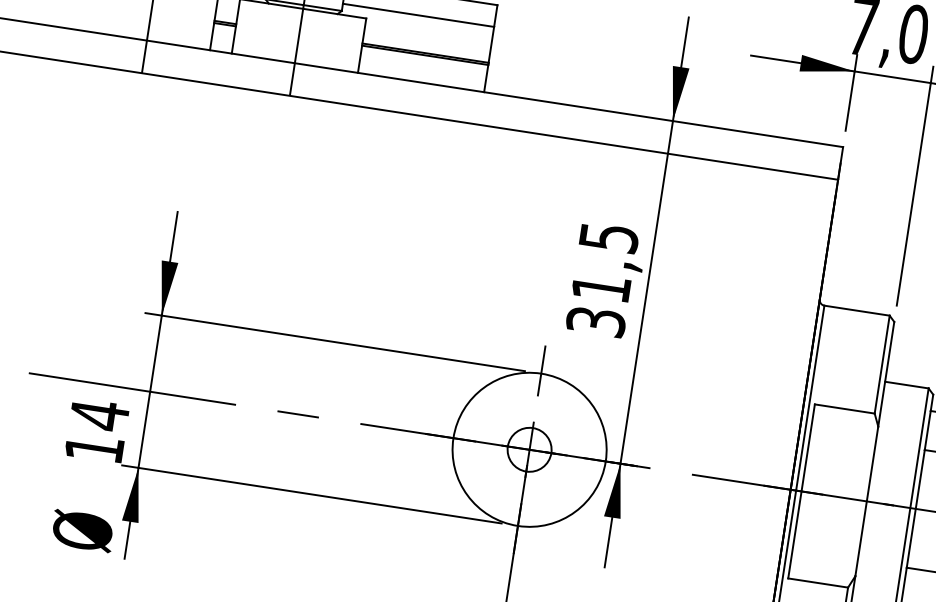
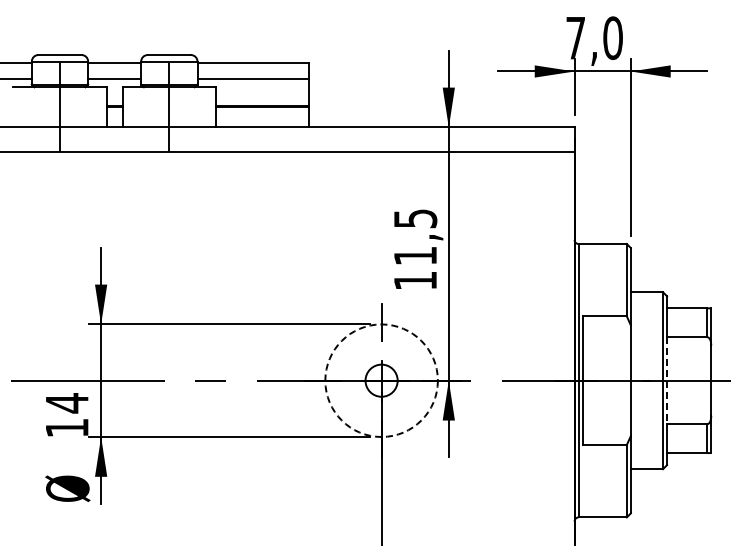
text: (596, 321) -> (415, 280), 31,5 -> 11,5
circle: (529, 449) -> (381, 380), solid -> dashed
line: (916, 510) -> (667, 381), solid -> dashed

